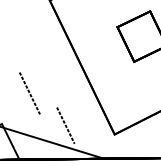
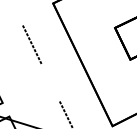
line: (29, 92) -> (31, 43), moved

